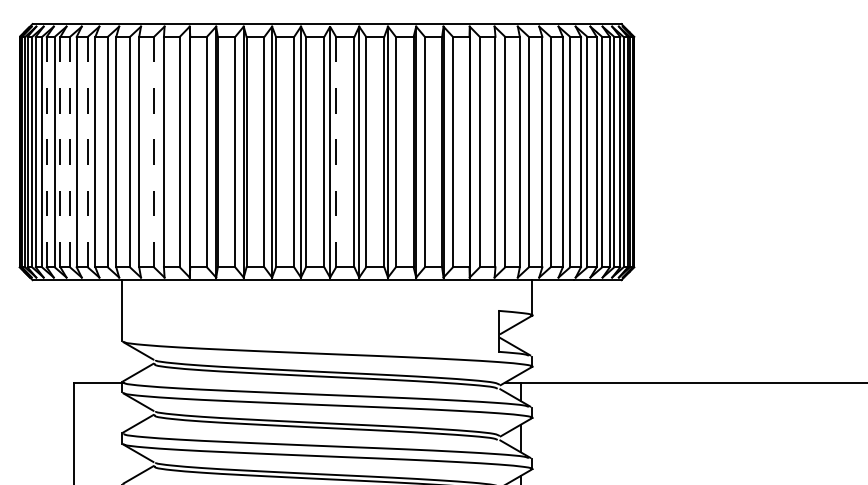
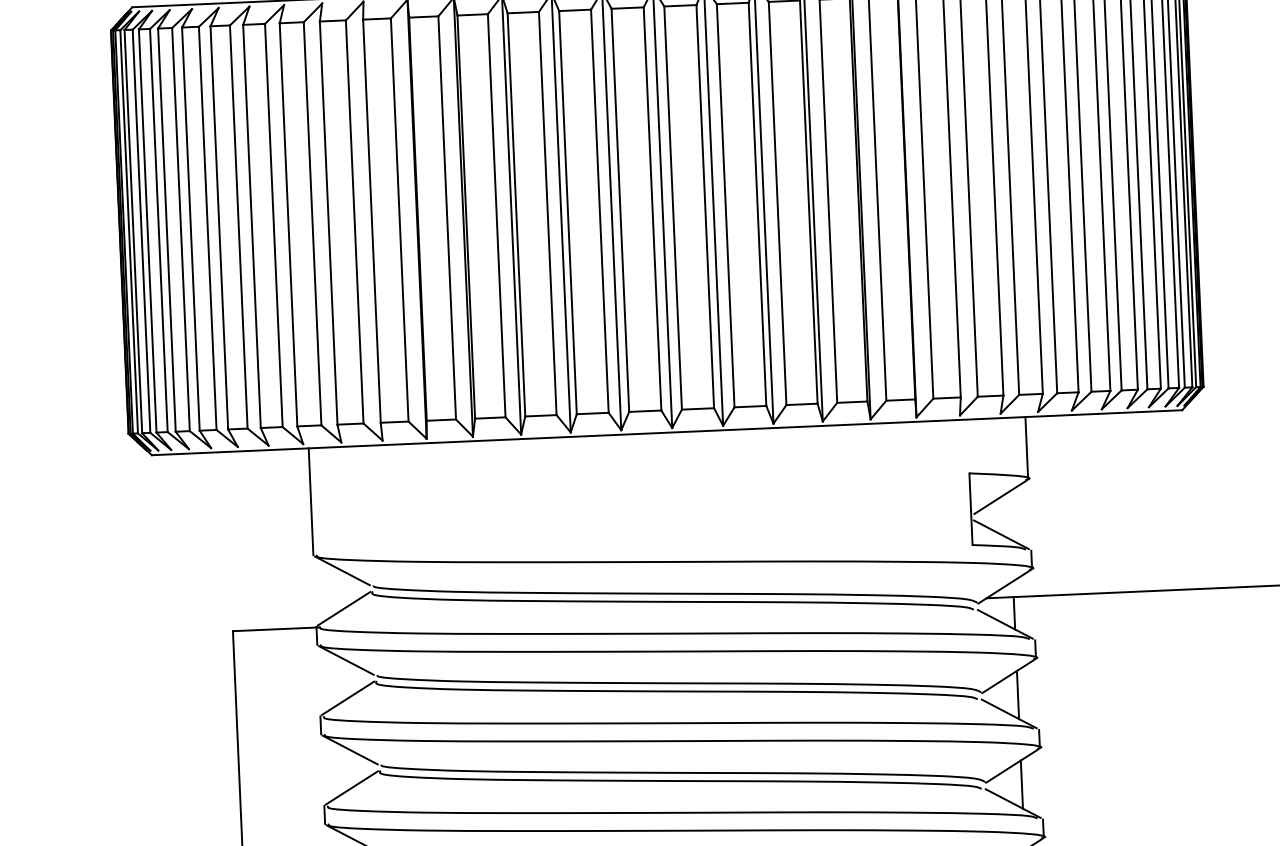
line: (70, 151) -> (208, 227), dashed -> solid
line: (87, 151) -> (238, 225), dashed -> solid
line: (154, 151) -> (355, 220), dashed -> solid
line: (46, 152) -> (166, 230), dashed -> solid
line: (60, 152) -> (191, 229), dashed -> solid
line: (336, 152) -> (673, 208), dashed -> solid

